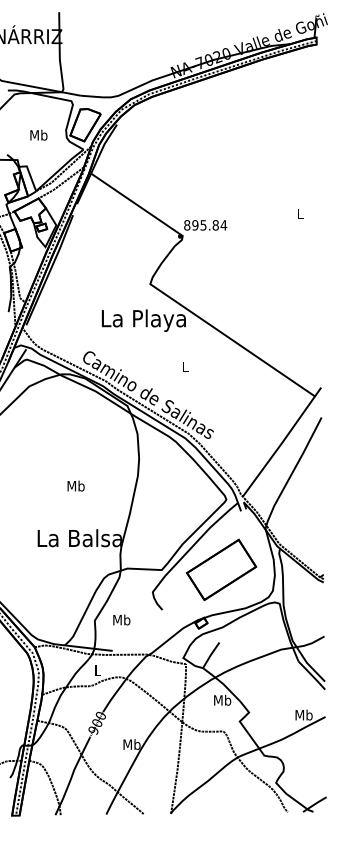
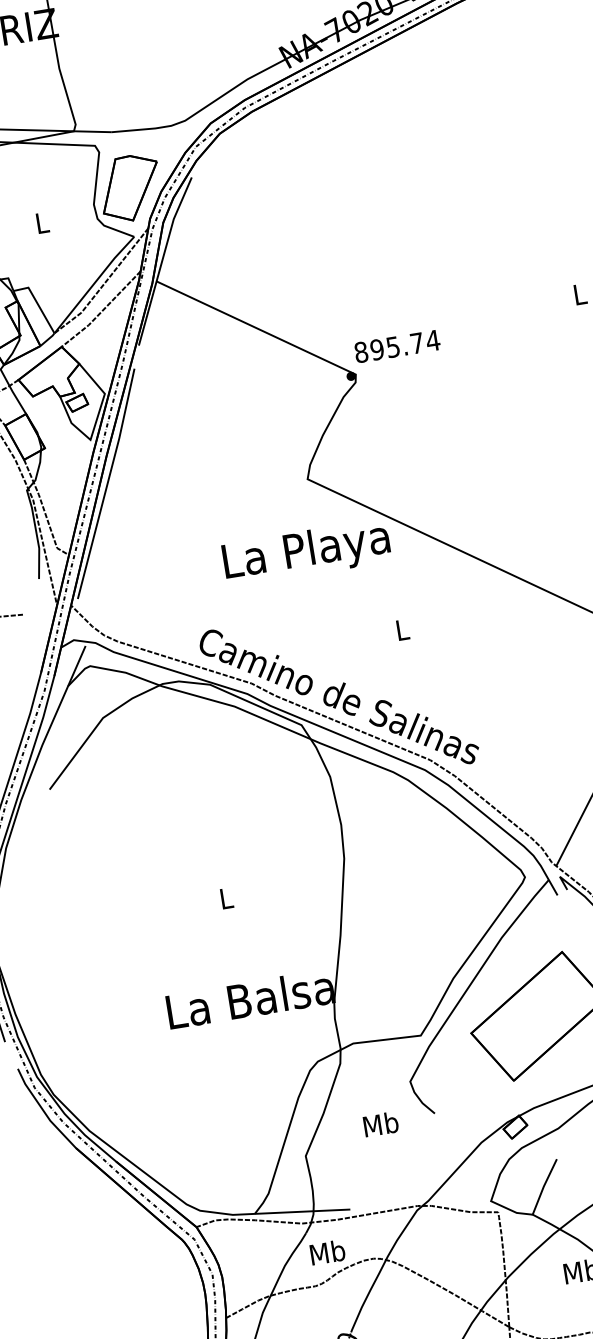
text: (38, 134) -> (41, 221), Mb -> L
text: (215, 225) -> (416, 343), 895.84 -> 895.74
text: (75, 485) -> (224, 897), Mb -> L
text: (121, 619) -> (380, 1123), moved
text: (97, 670) -> (326, 1252), L -> Mb

